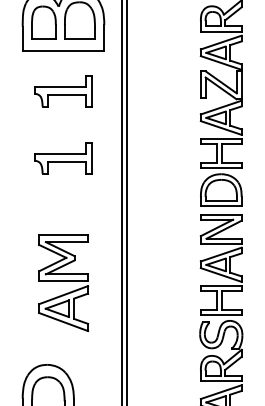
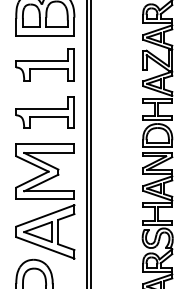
part: (62, 90) -> (44, 64), size x1.43
part: (62, 158) -> (44, 112), size x1.43
part: (63, 283) -> (45, 201), size x1.67

